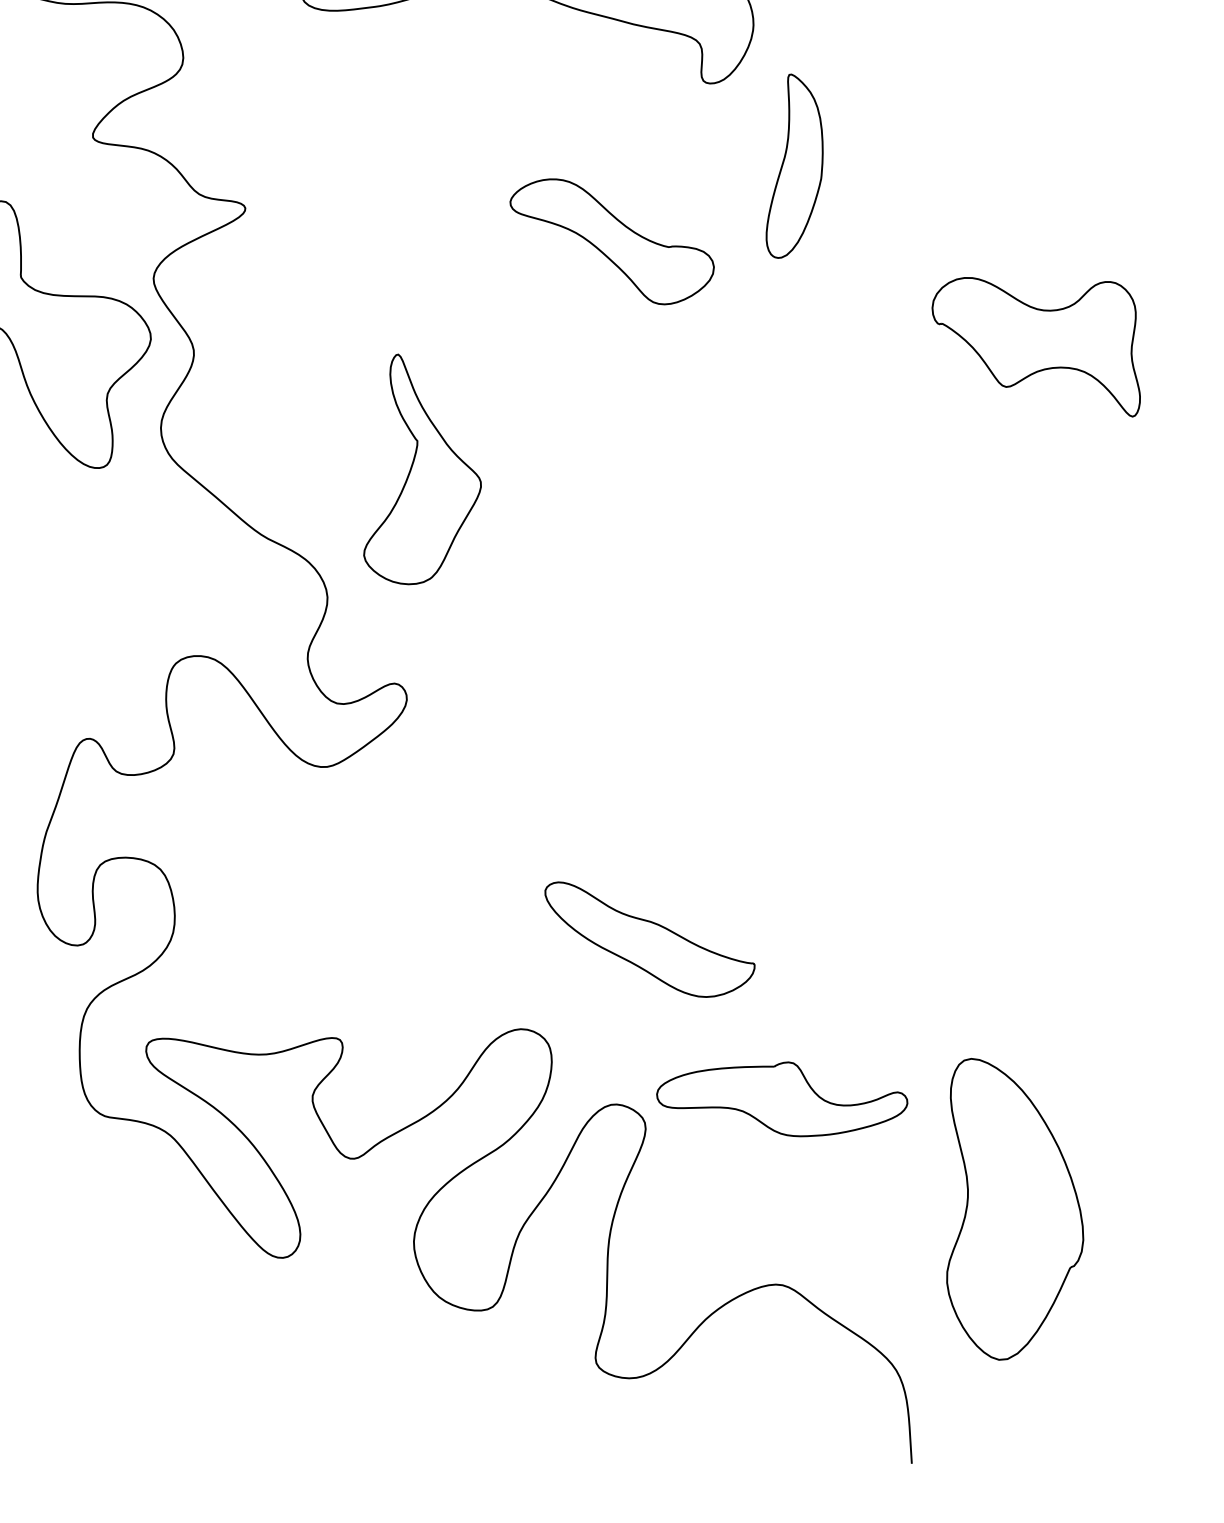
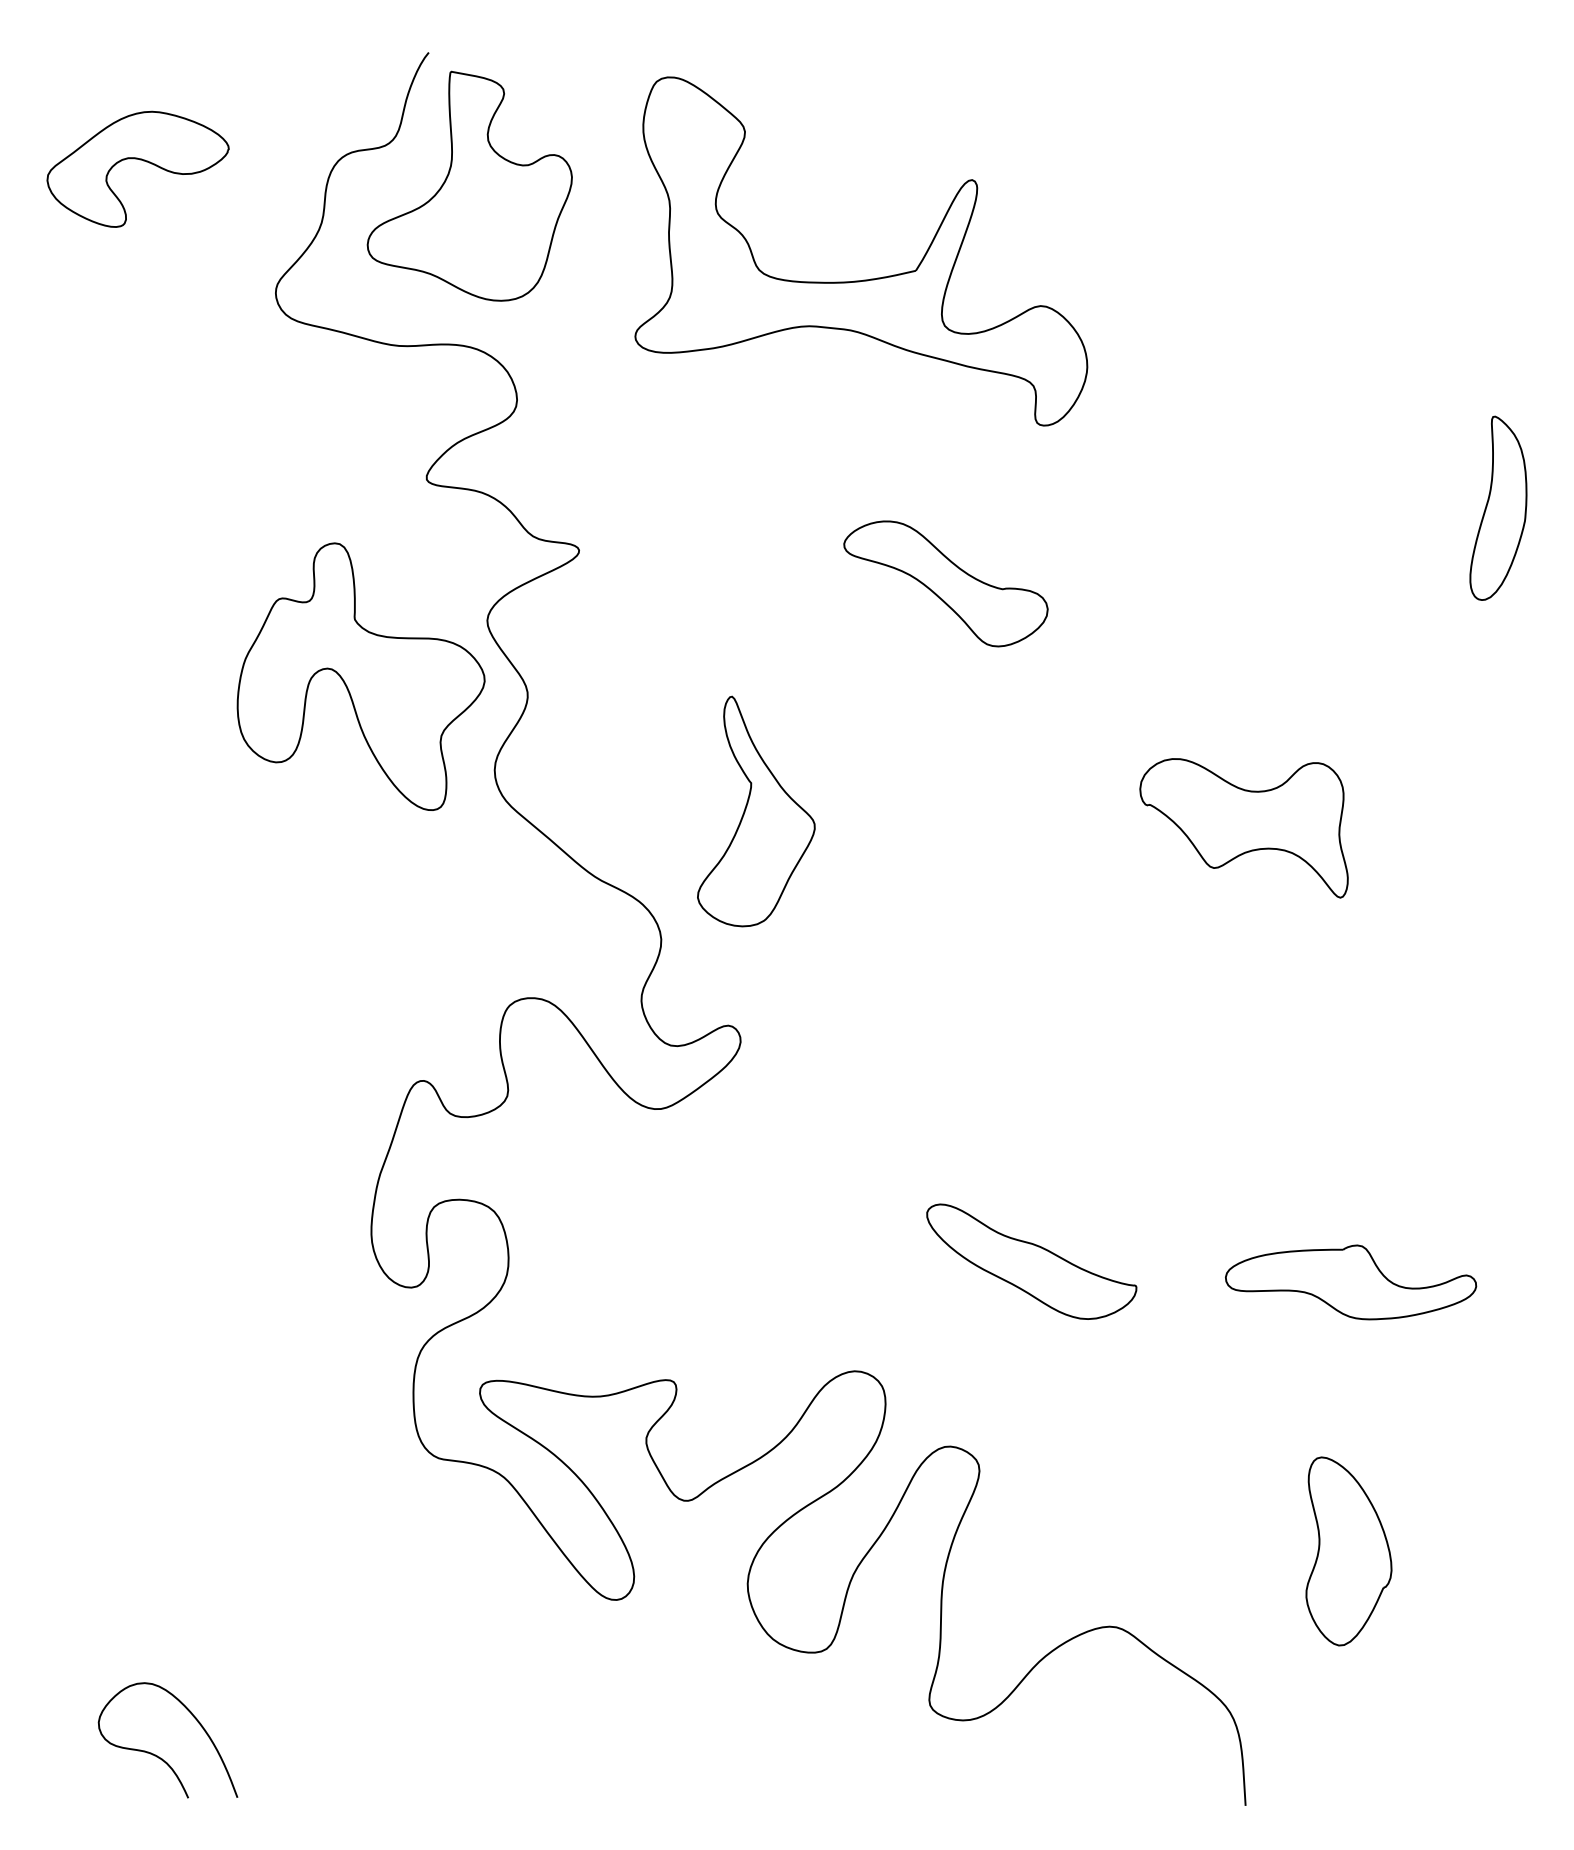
part: (794, 165) -> (1498, 507), moved
part: (1035, 347) -> (1243, 828), moved
part: (649, 939) -> (1031, 1261), moved
part: (782, 1099) -> (1351, 1282), moved
part: (1014, 1209) -> (1348, 1551), size x0.62

